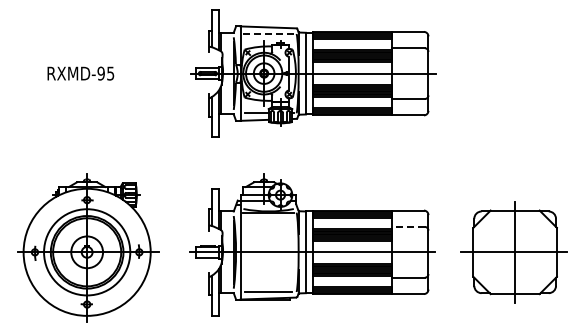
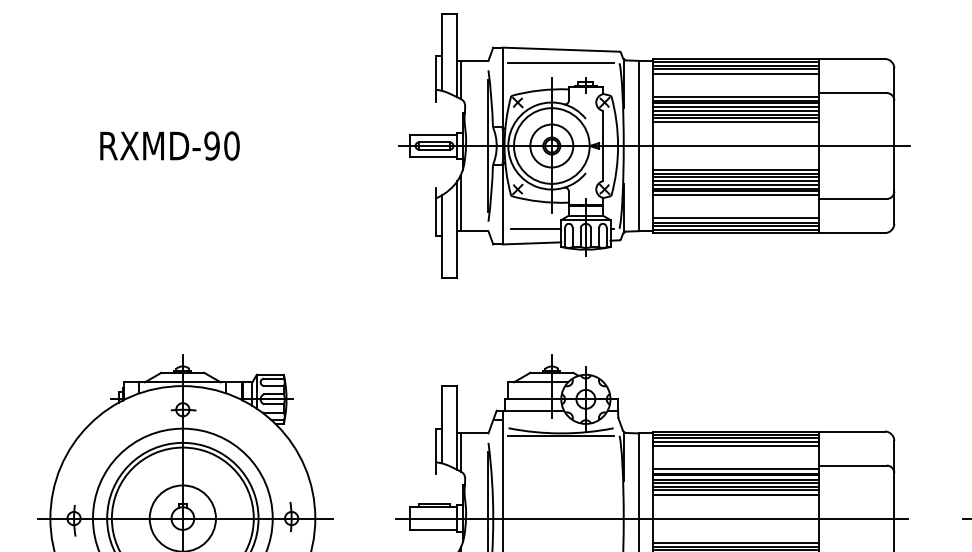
line: (268, 33) -> (560, 62), dashed -> solid
text: (110, 73) -> (231, 145), RXMD-95 -> RXMD-90
line: (408, 226) -> (852, 464), dashed -> solid

